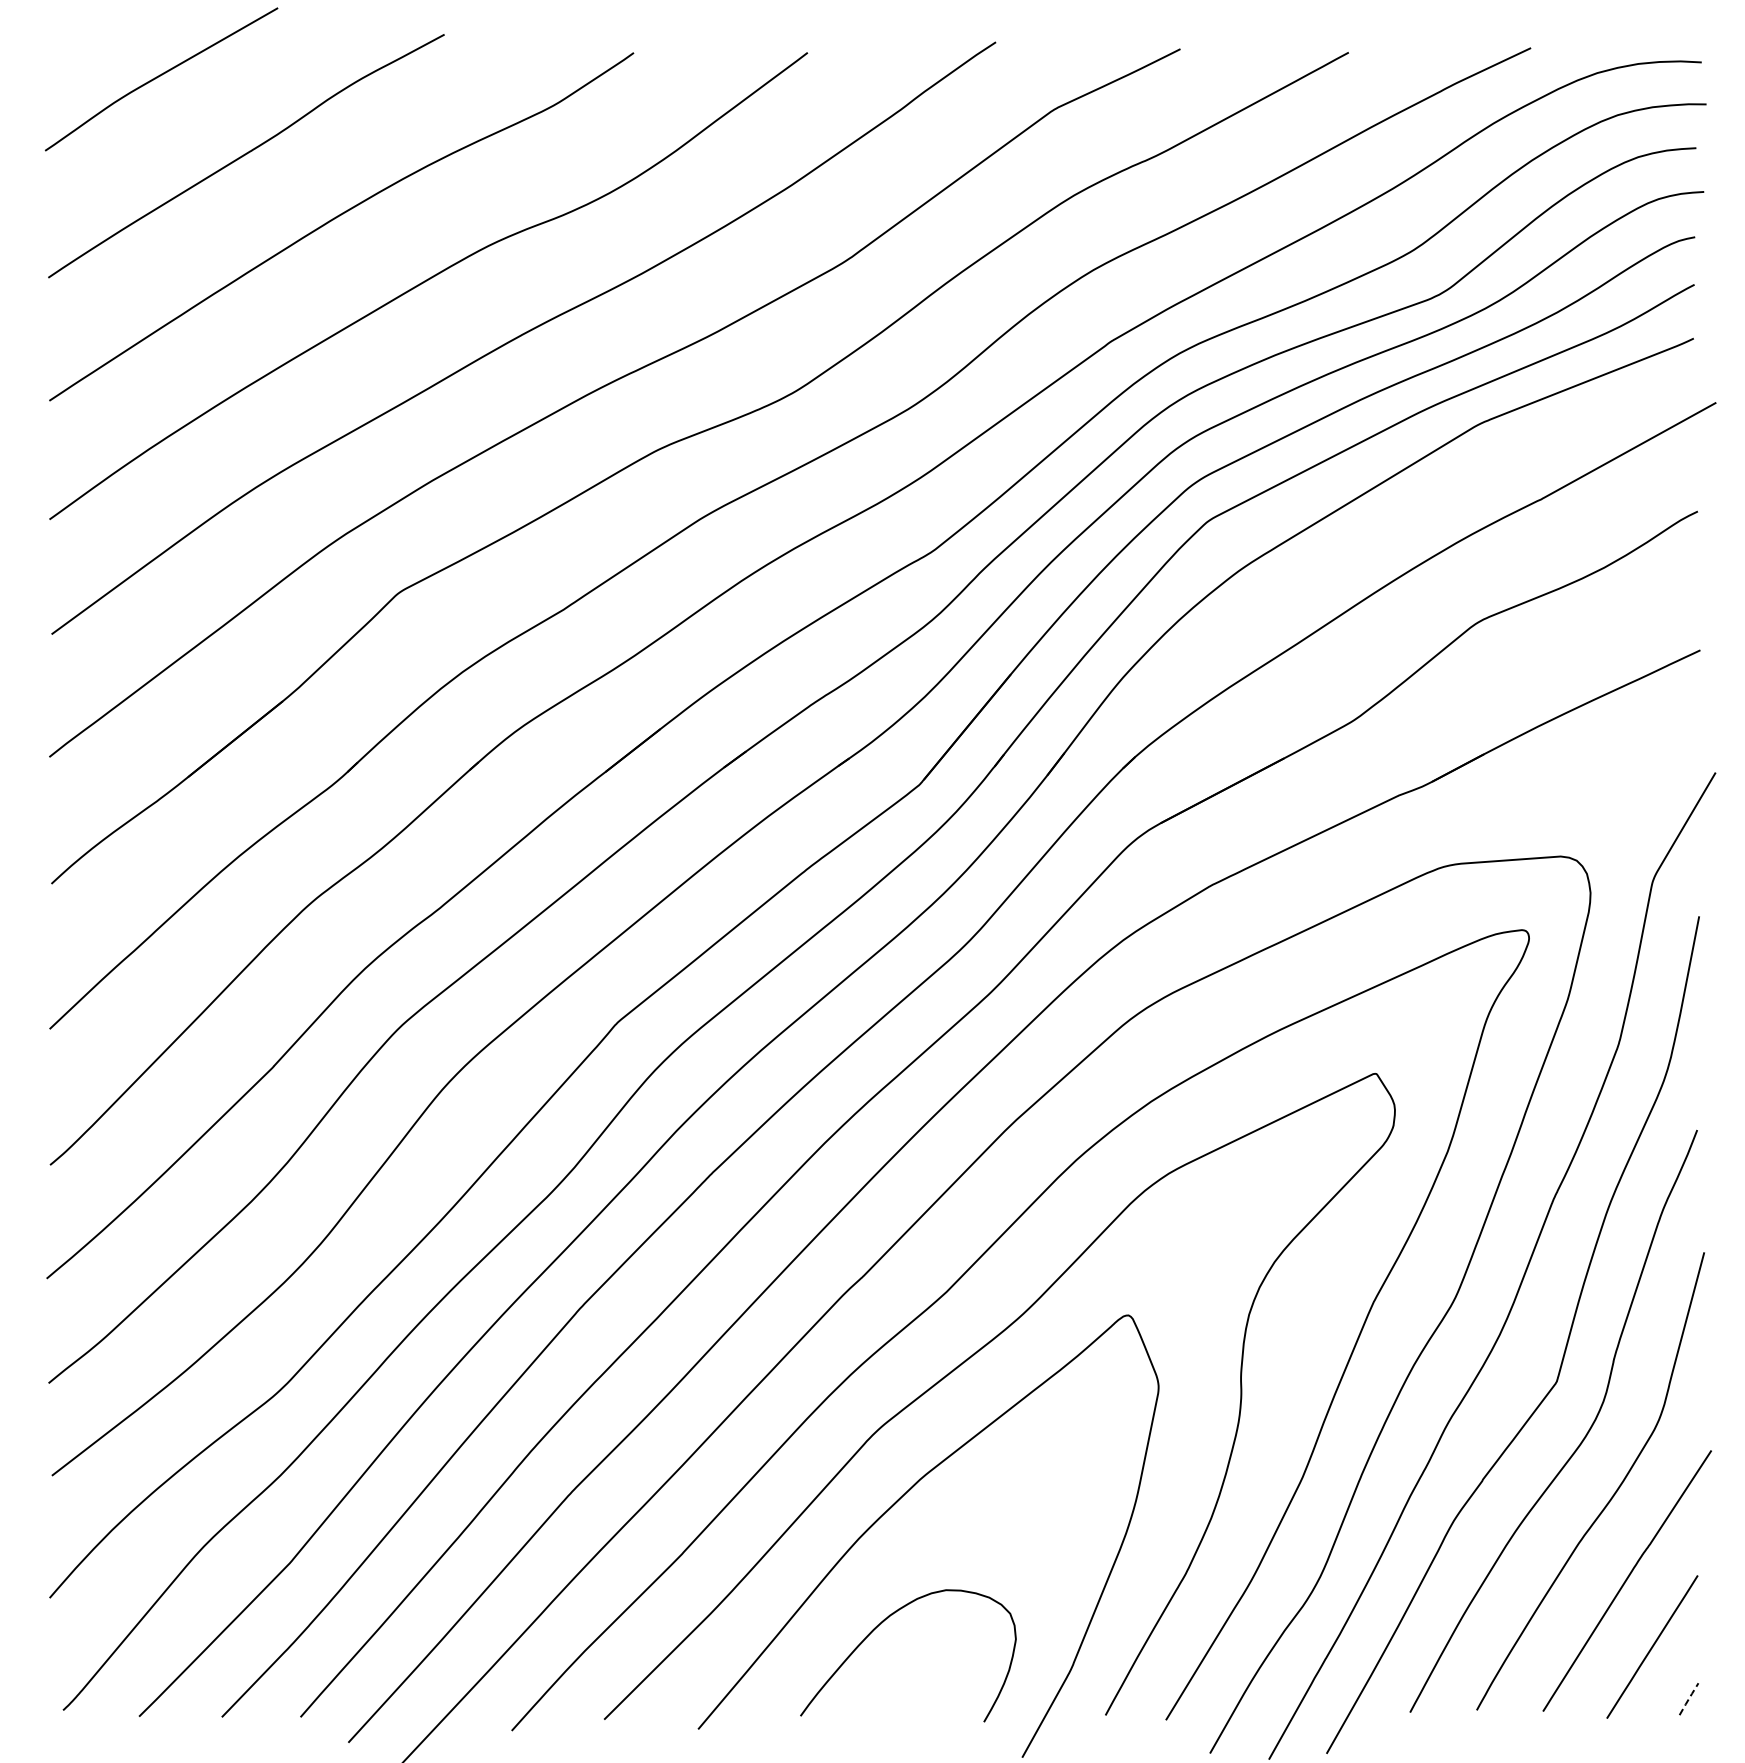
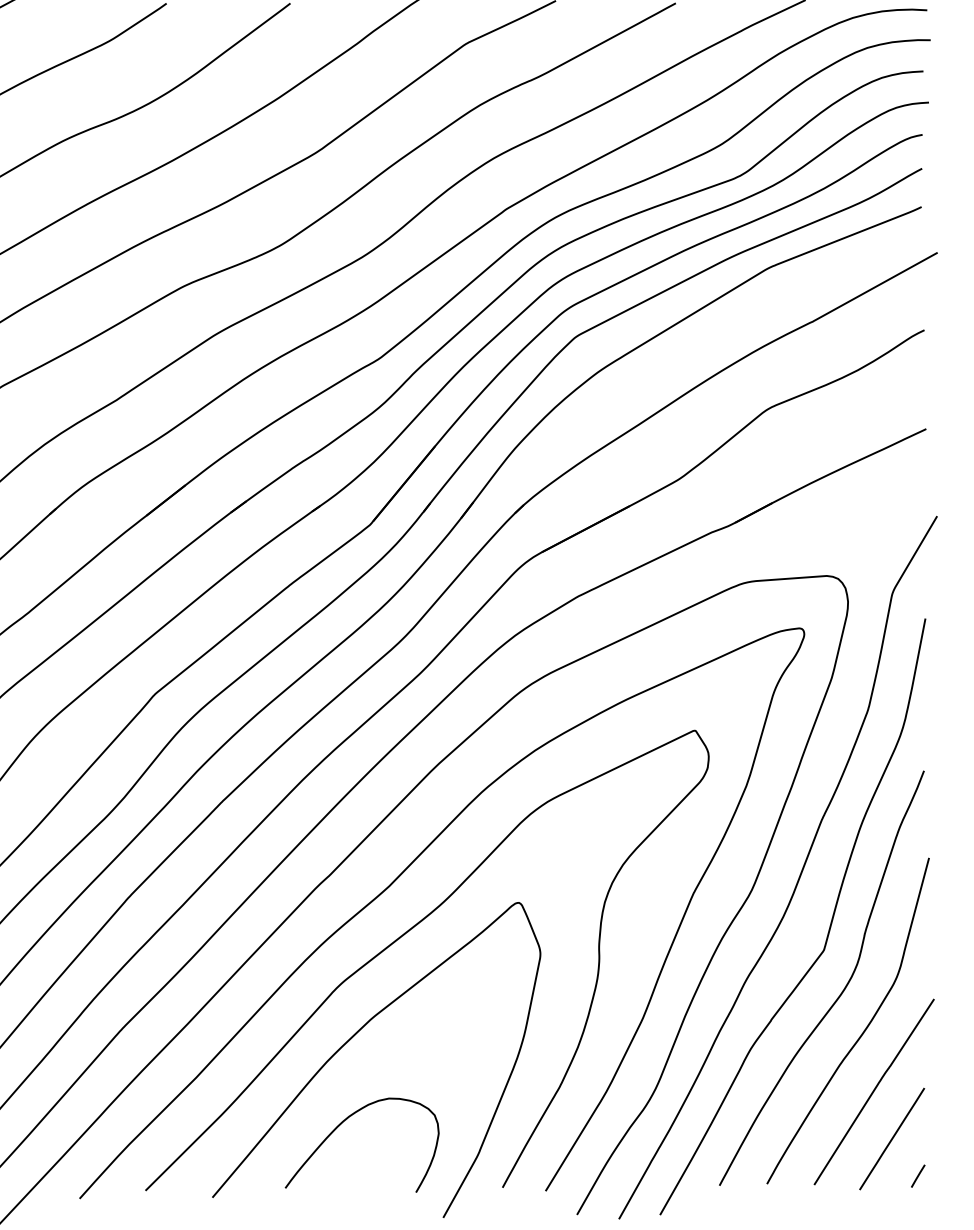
line: (1689, 1698) -> (918, 1175), dashed -> solid

